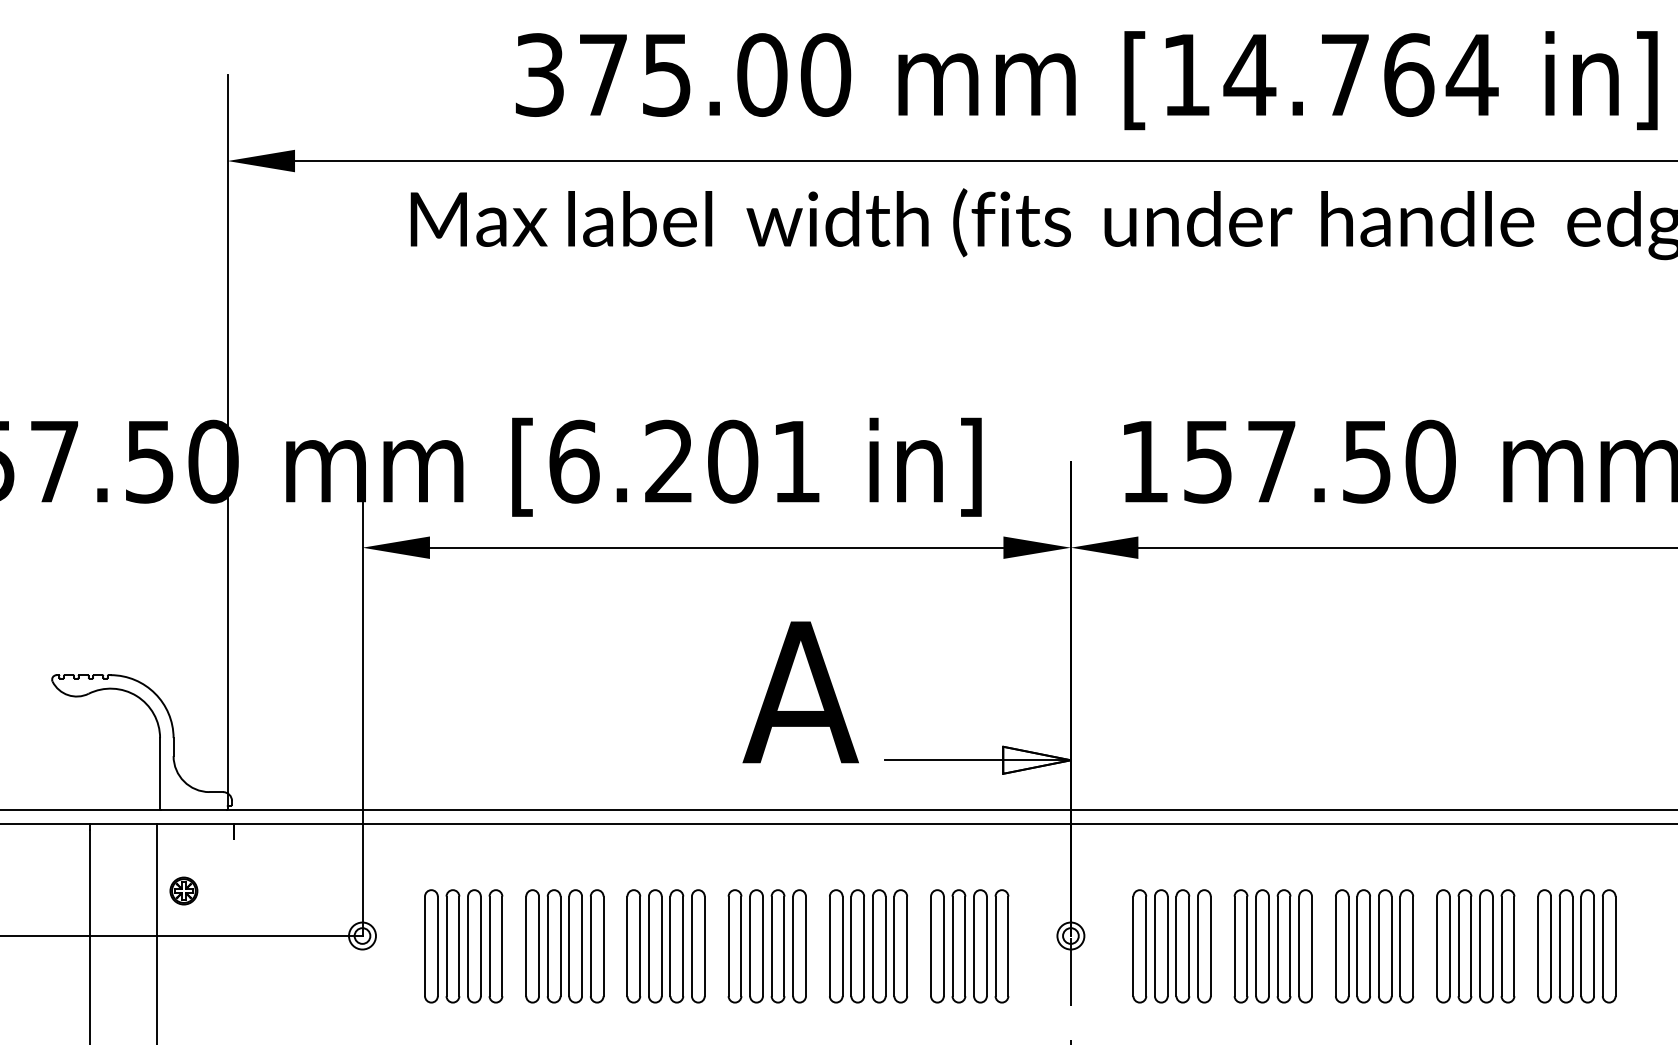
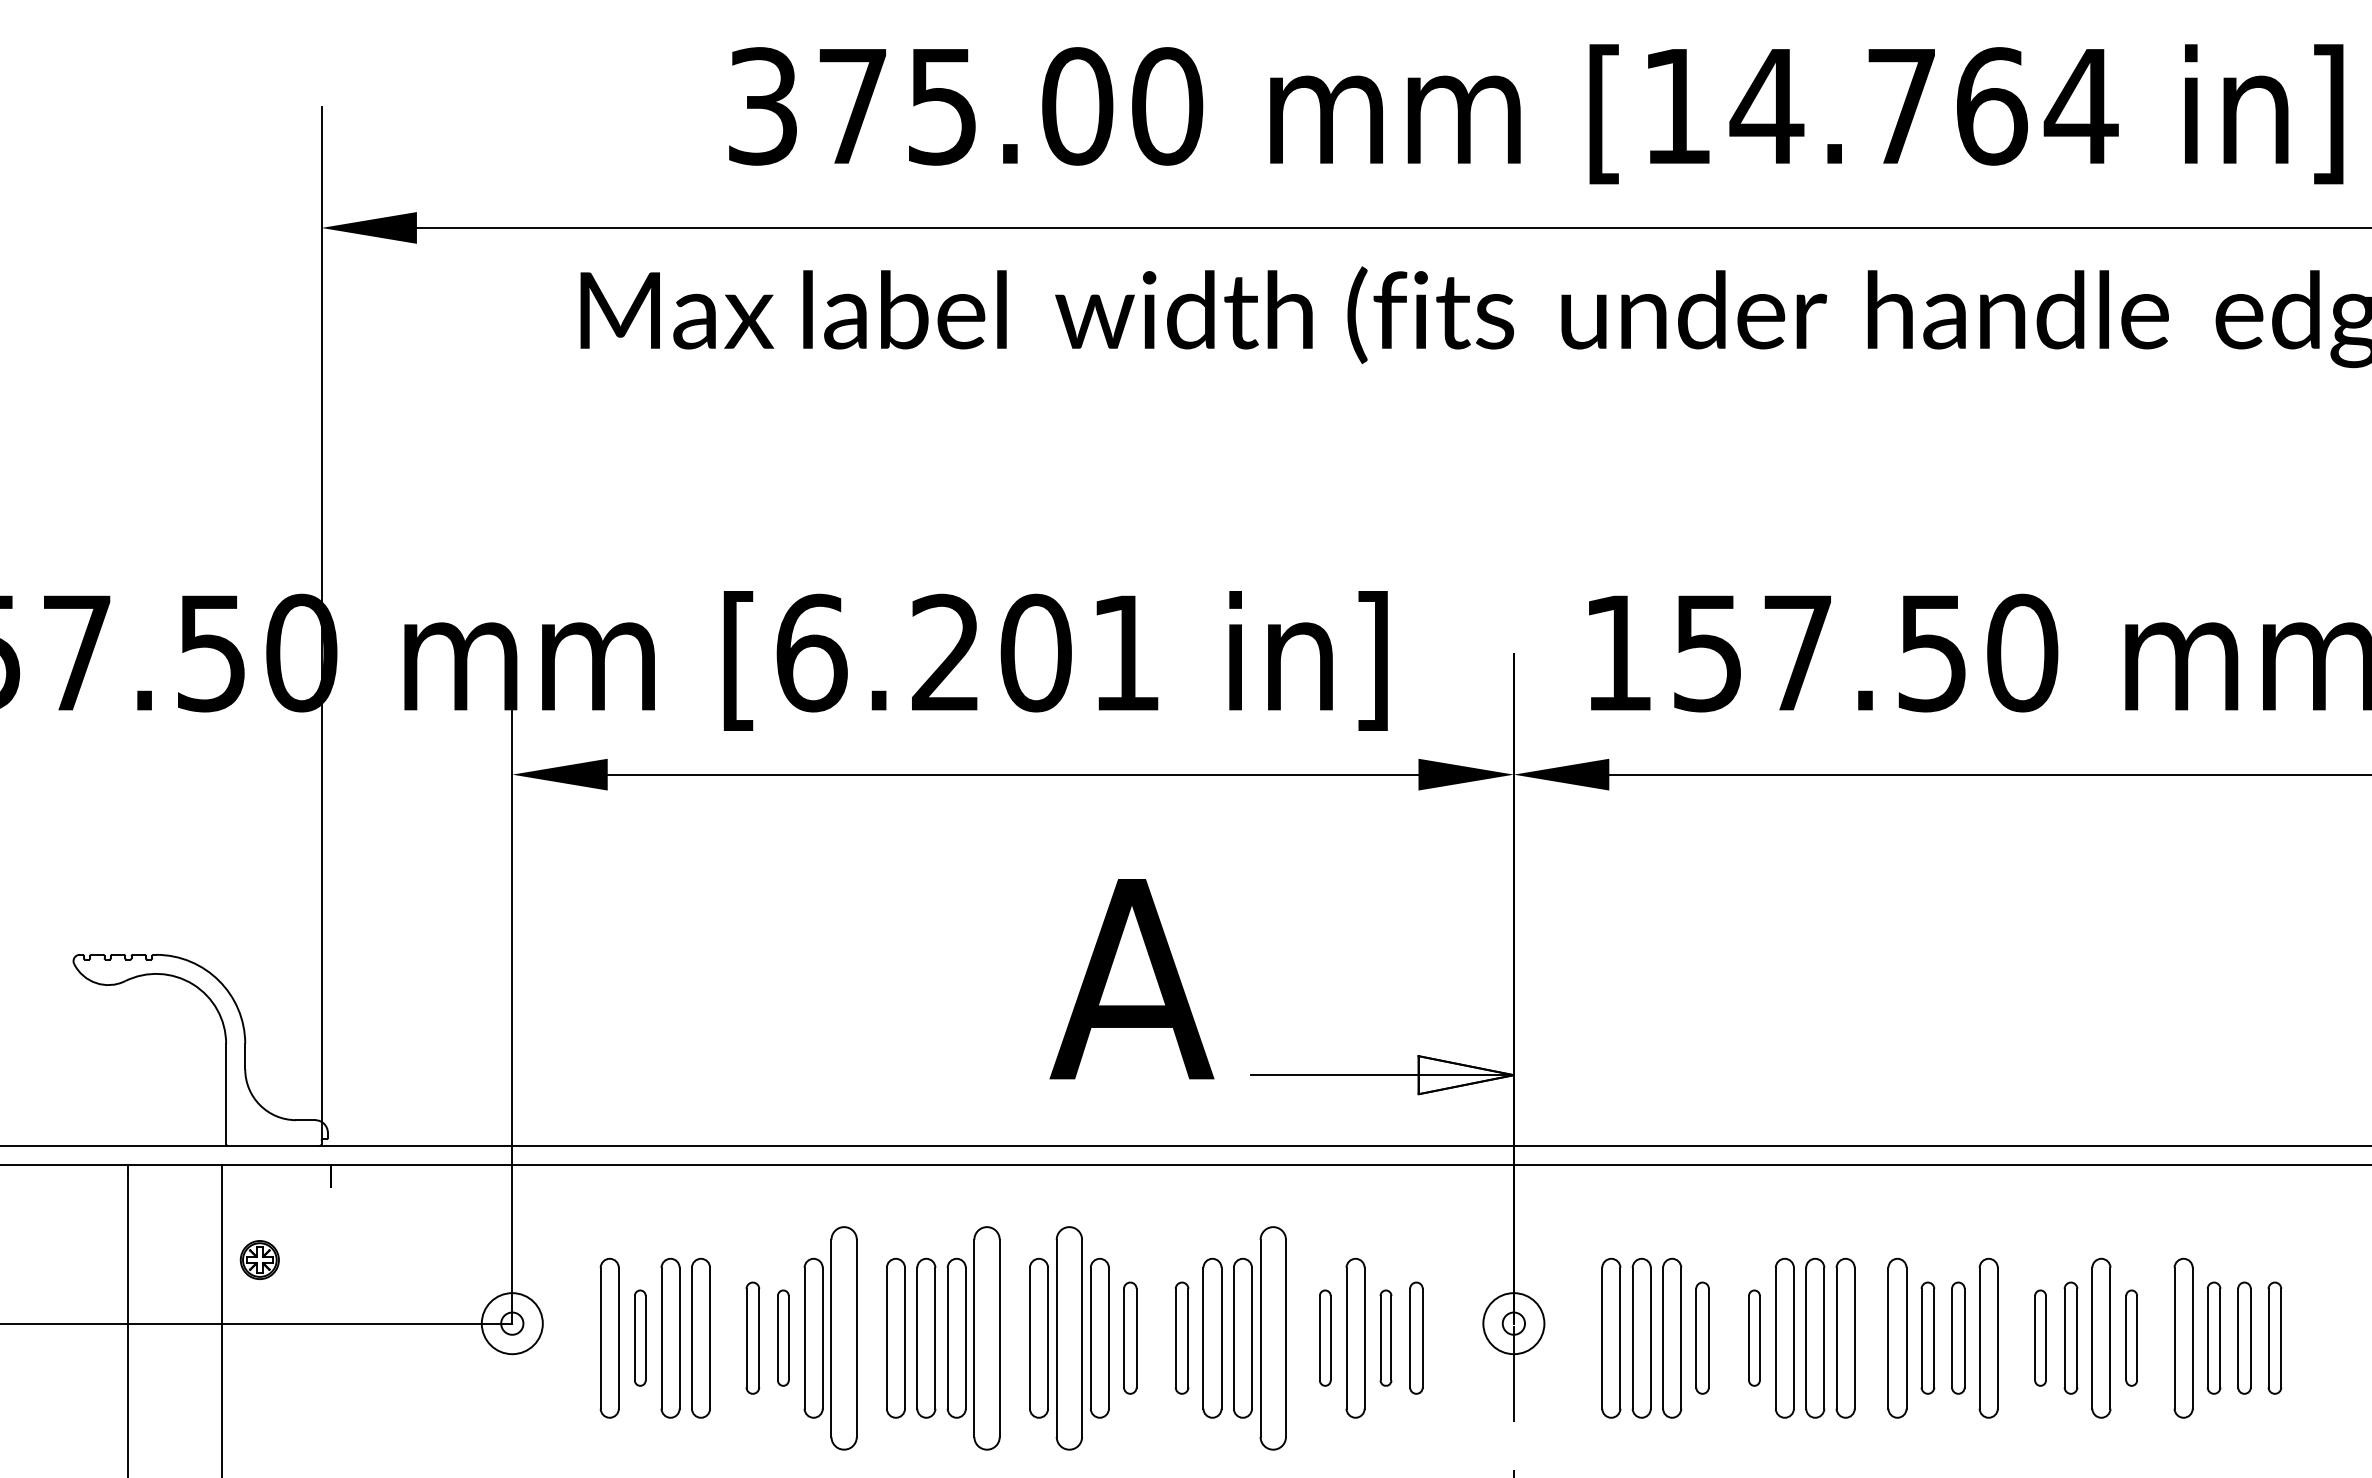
circle: (362, 935) -> (512, 1323), size x1.6
circle: (1070, 935) -> (1513, 1323), size x1.6
part: (453, 945) -> (640, 1337), size x0.6
part: (532, 945) -> (752, 1337), size x0.7
part: (554, 945) -> (783, 1337), size x0.6
part: (596, 945) -> (843, 1337), size x1.4
part: (698, 945) -> (987, 1337), size x1.4
part: (756, 945) -> (1069, 1337), size x1.4
part: (799, 945) -> (1130, 1337), size x0.7
part: (835, 945) -> (1181, 1337), size x0.7
part: (900, 945) -> (1273, 1337), size x1.4
part: (937, 945) -> (1325, 1337), size x0.6
part: (980, 945) -> (1385, 1337), size x0.6
part: (1002, 945) -> (1416, 1337), size x0.7
part: (1204, 945) -> (1702, 1337), size x0.7
part: (1241, 945) -> (1754, 1337), size x0.6
part: (1363, 945) -> (1927, 1337), size x0.7
part: (1385, 945) -> (1958, 1337), size x0.7
part: (1443, 945) -> (2040, 1337), size x0.6
part: (1464, 945) -> (2070, 1337), size x0.7
part: (1507, 945) -> (2131, 1337), size x0.6
part: (1565, 945) -> (2213, 1337), size x0.7
part: (1587, 945) -> (2244, 1337), size x0.7
part: (1608, 945) -> (2274, 1337), size x0.7

